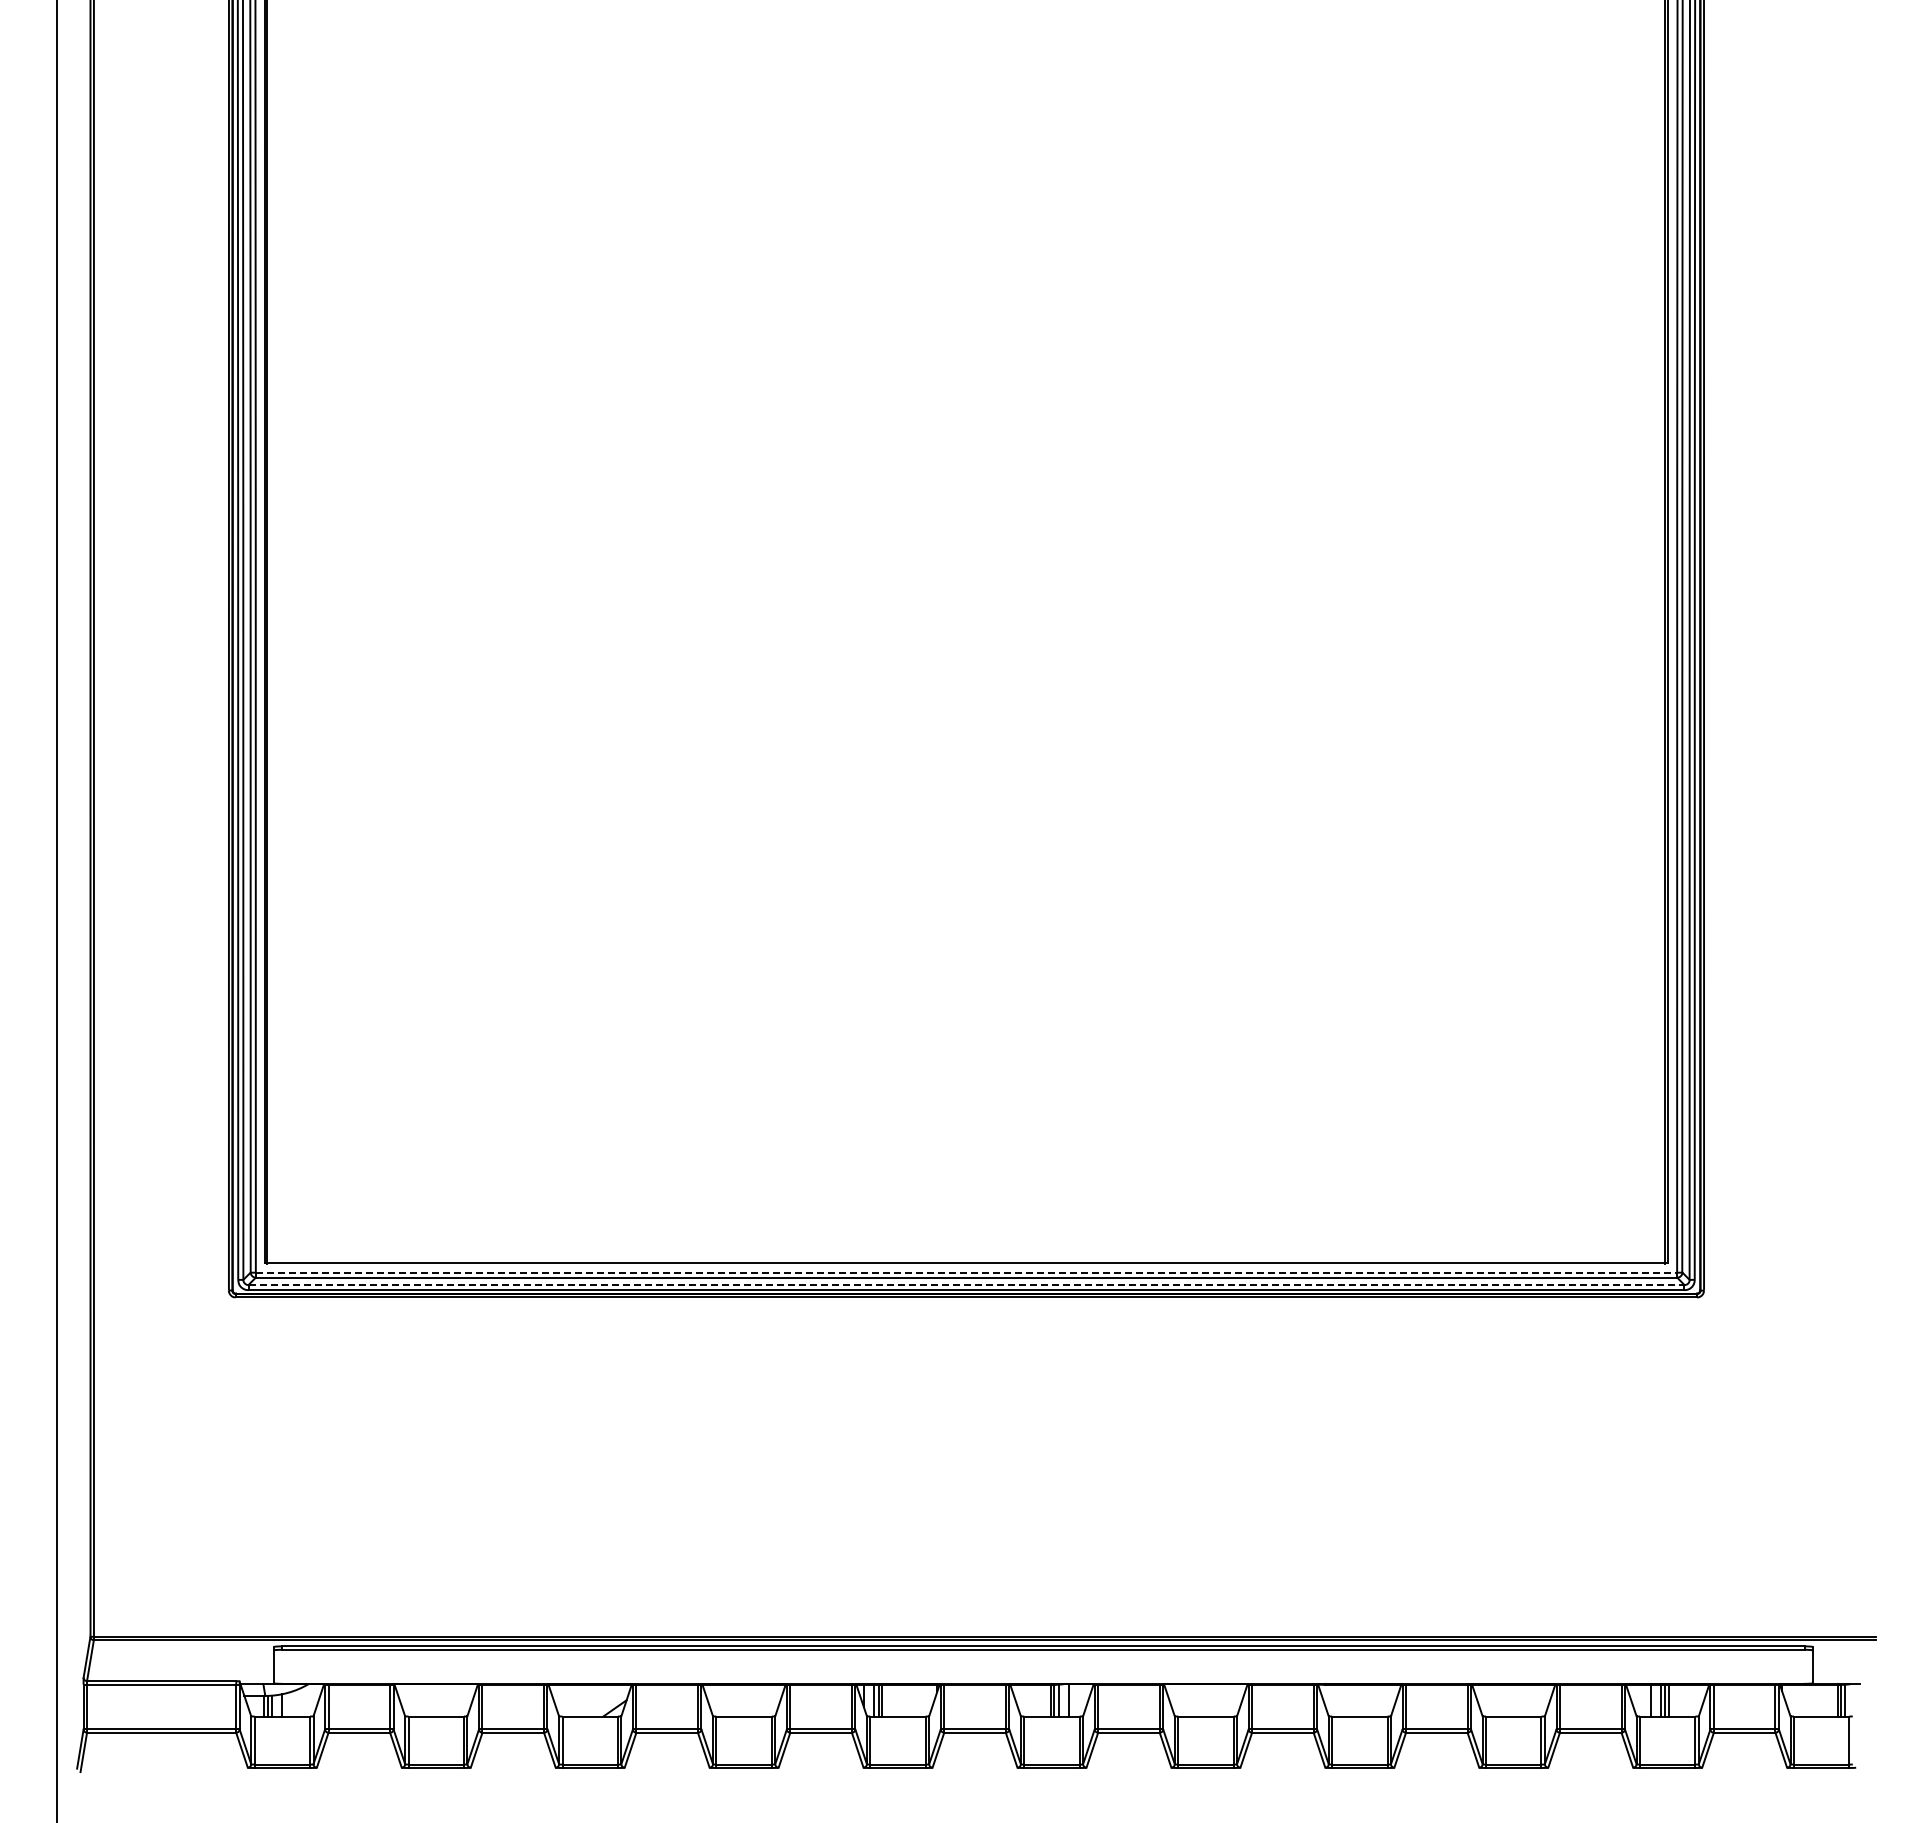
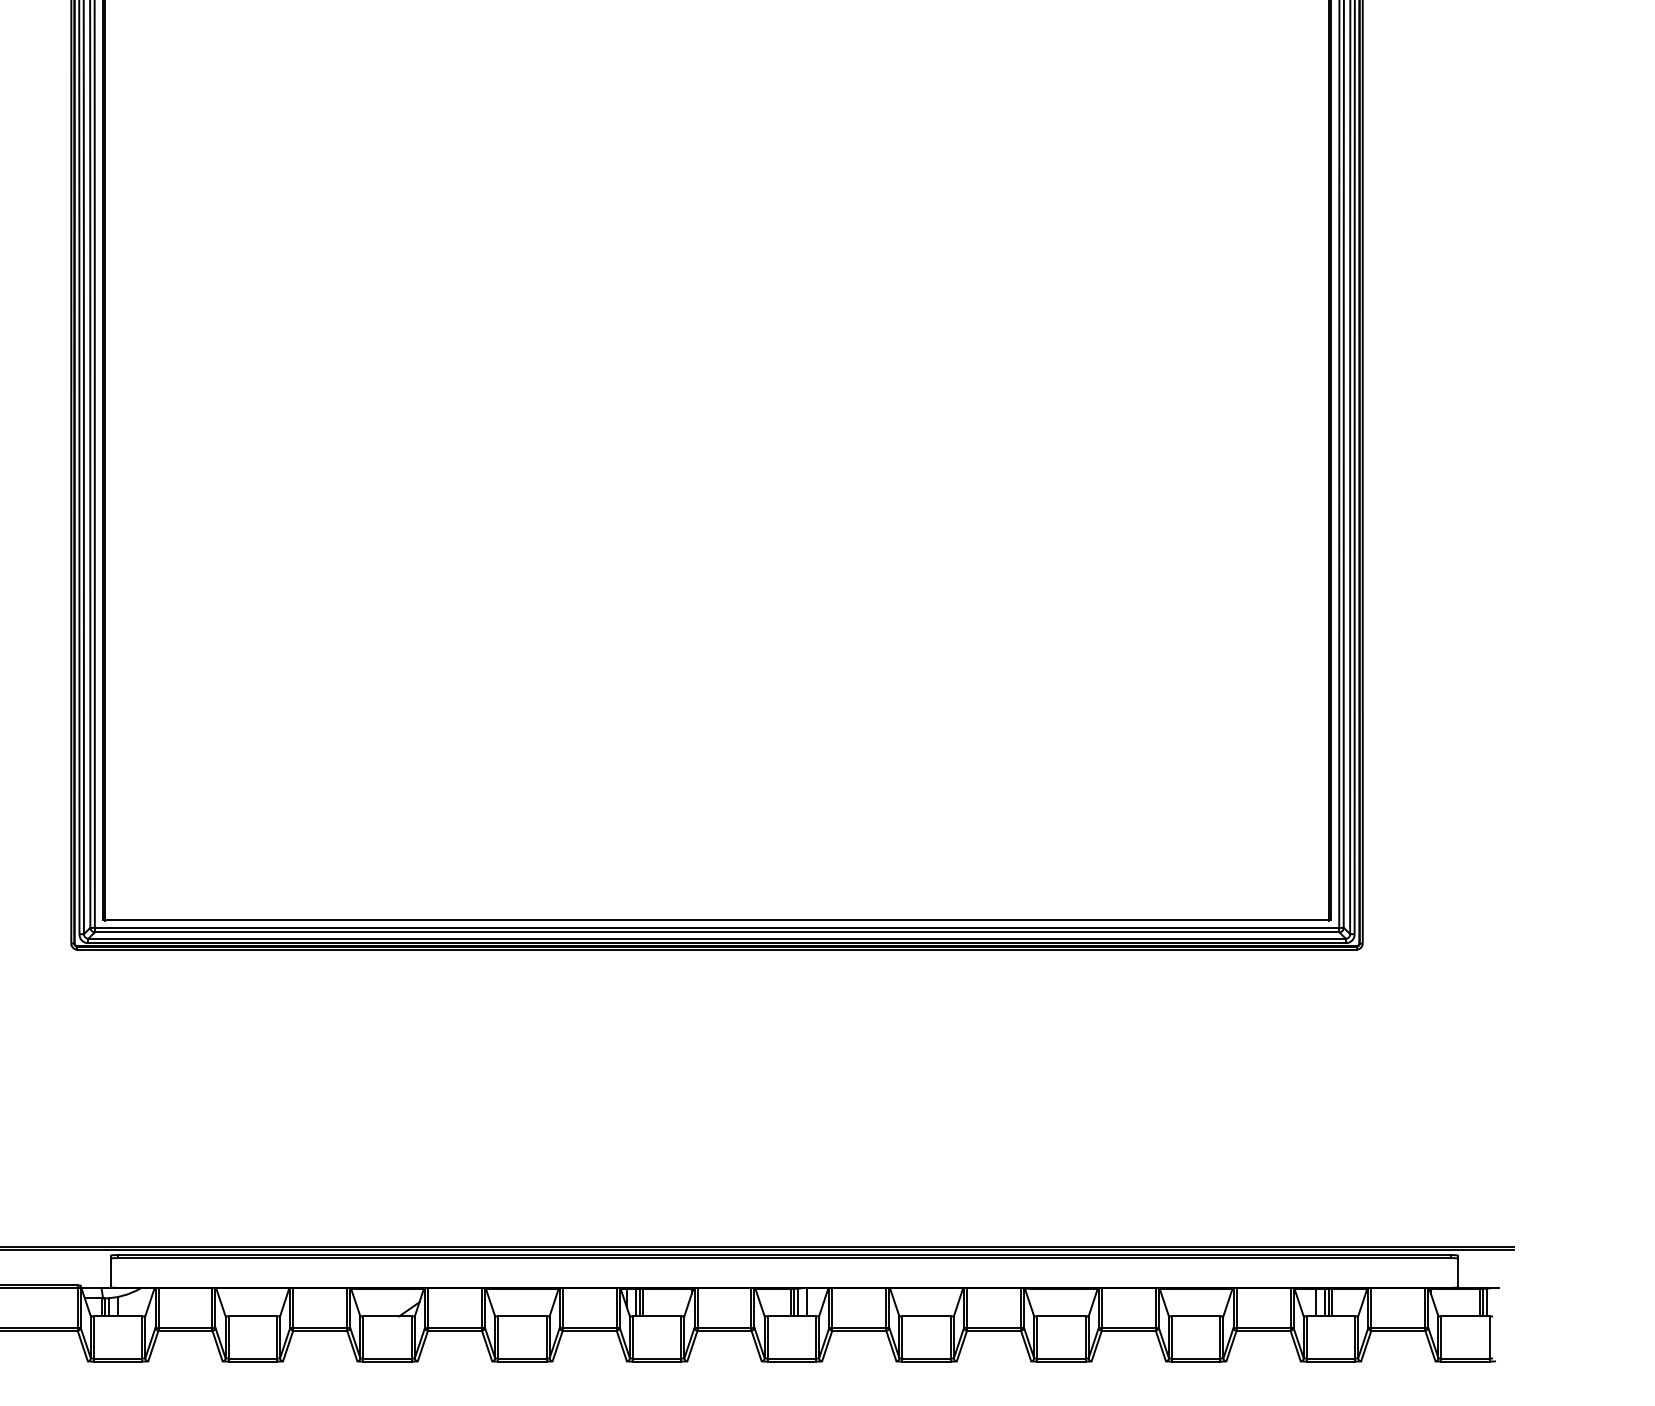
line: (966, 1272) -> (717, 927), dashed -> solid
line: (966, 1285) -> (717, 939), dashed -> solid

